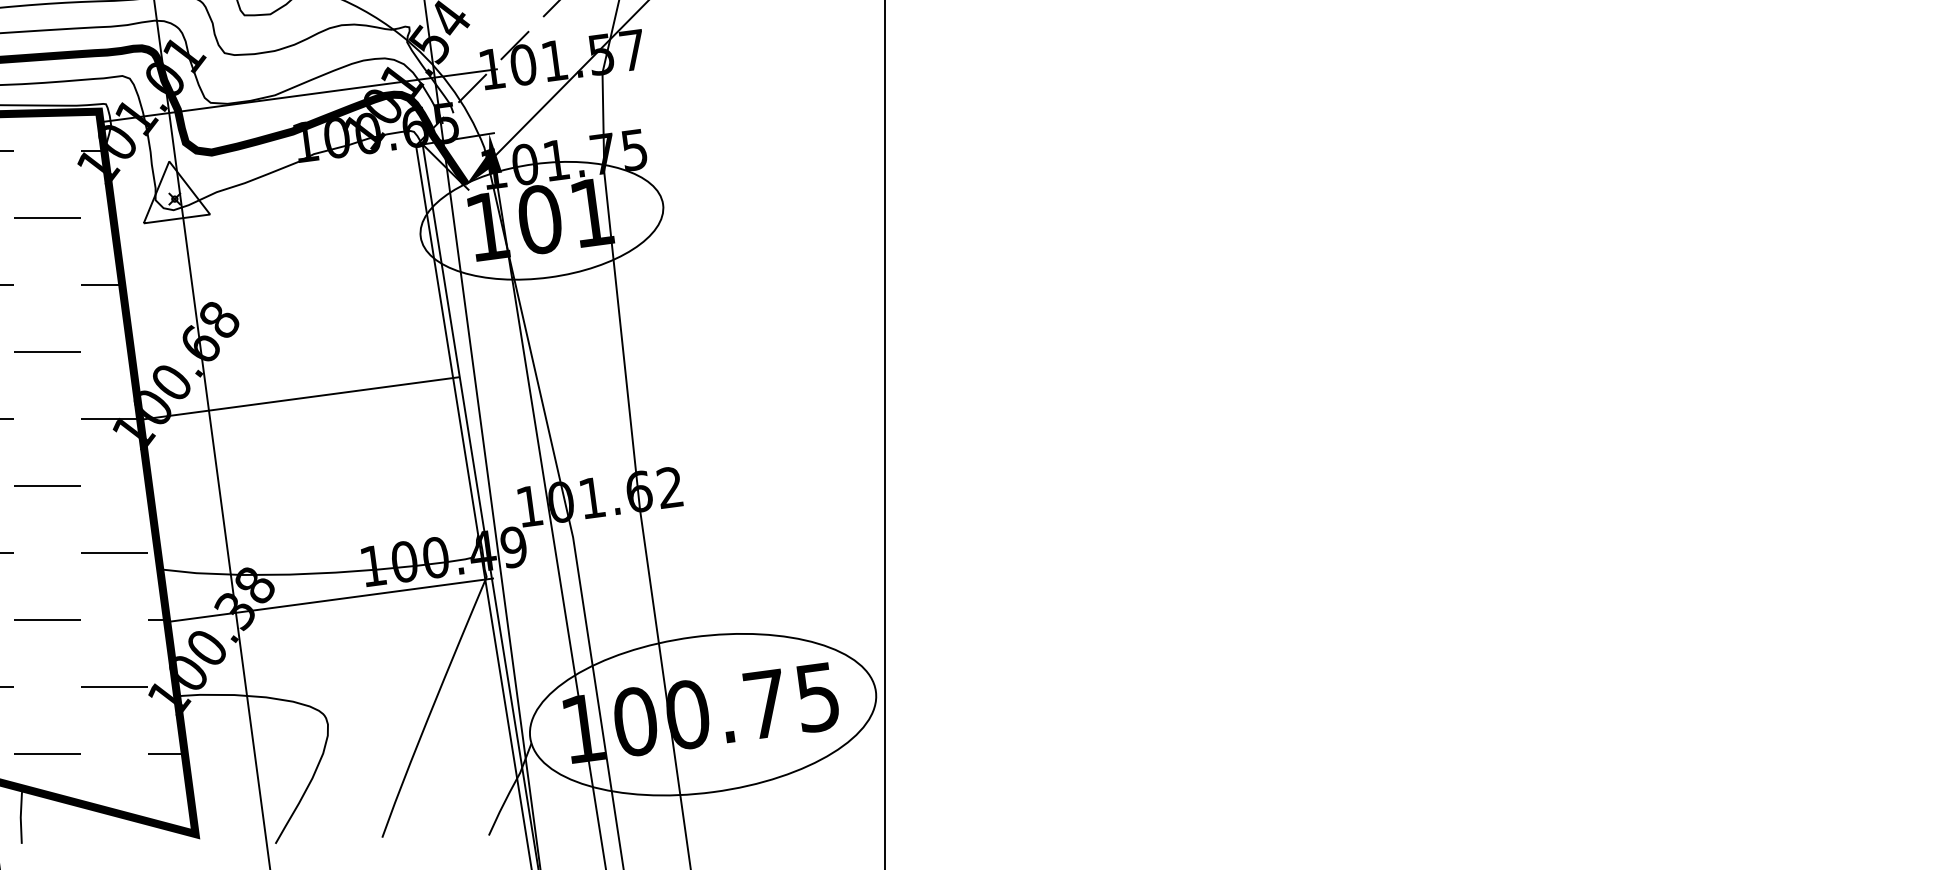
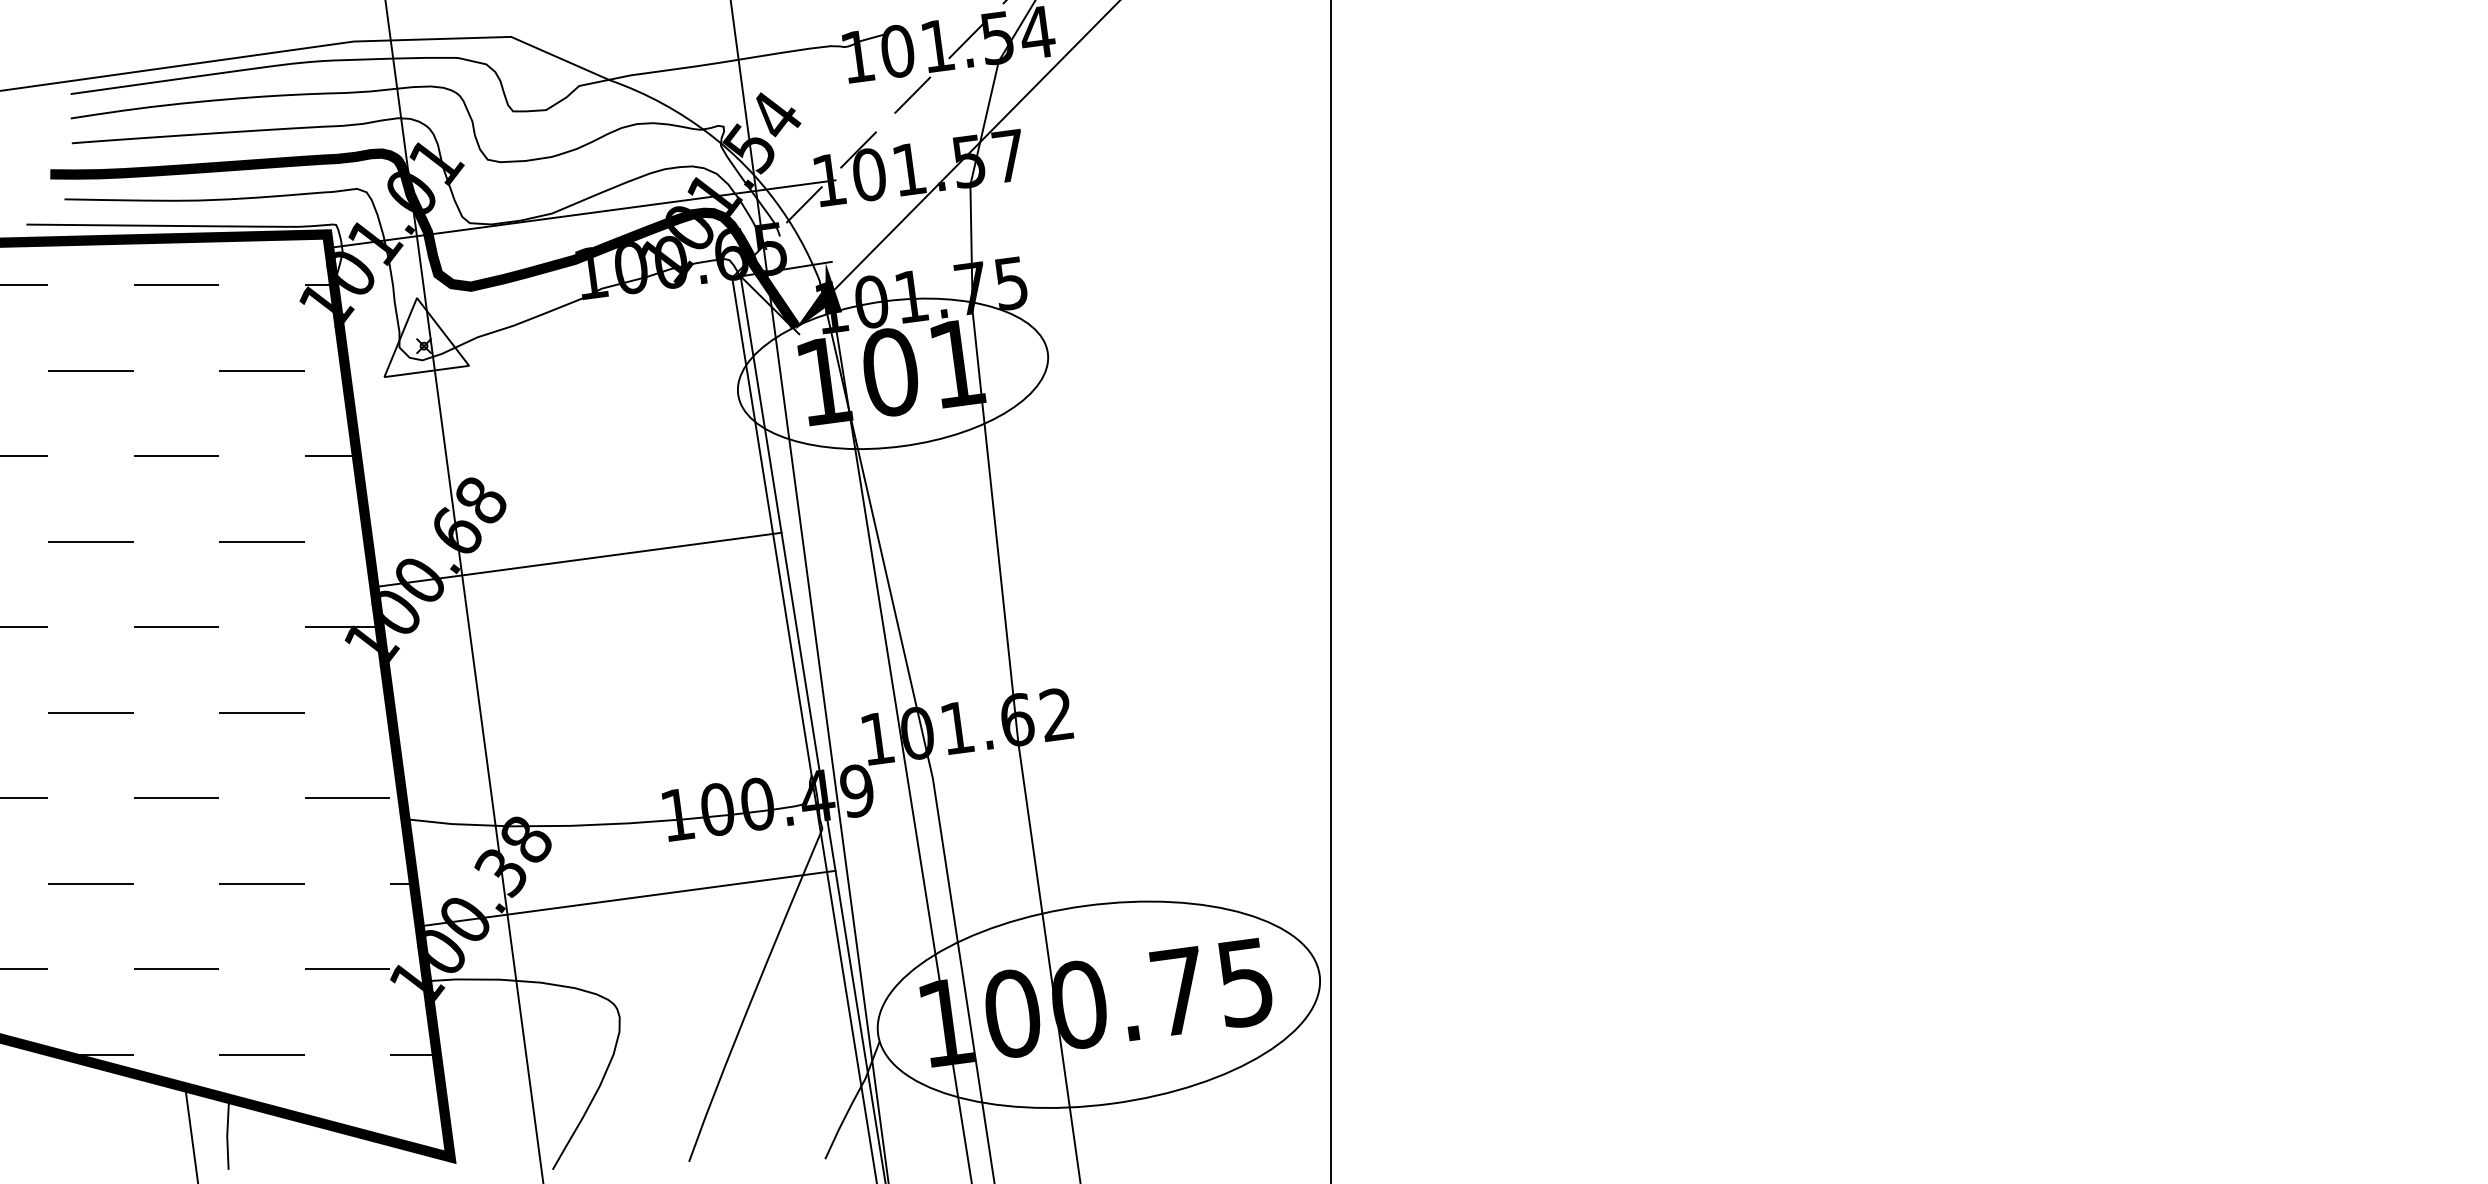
line: (298, 398) -> (577, 559), moved
line: (330, 600) -> (627, 898), moved

